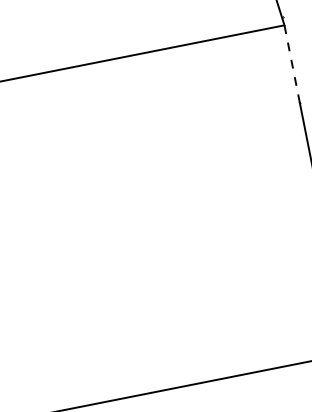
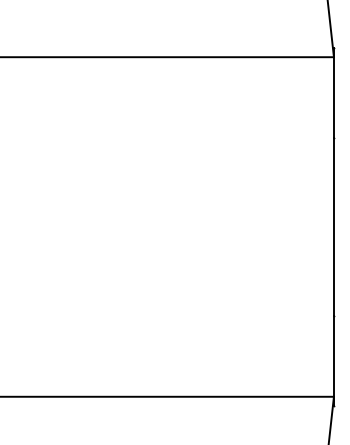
line: (290, 59) -> (333, 92), dashed -> solid

